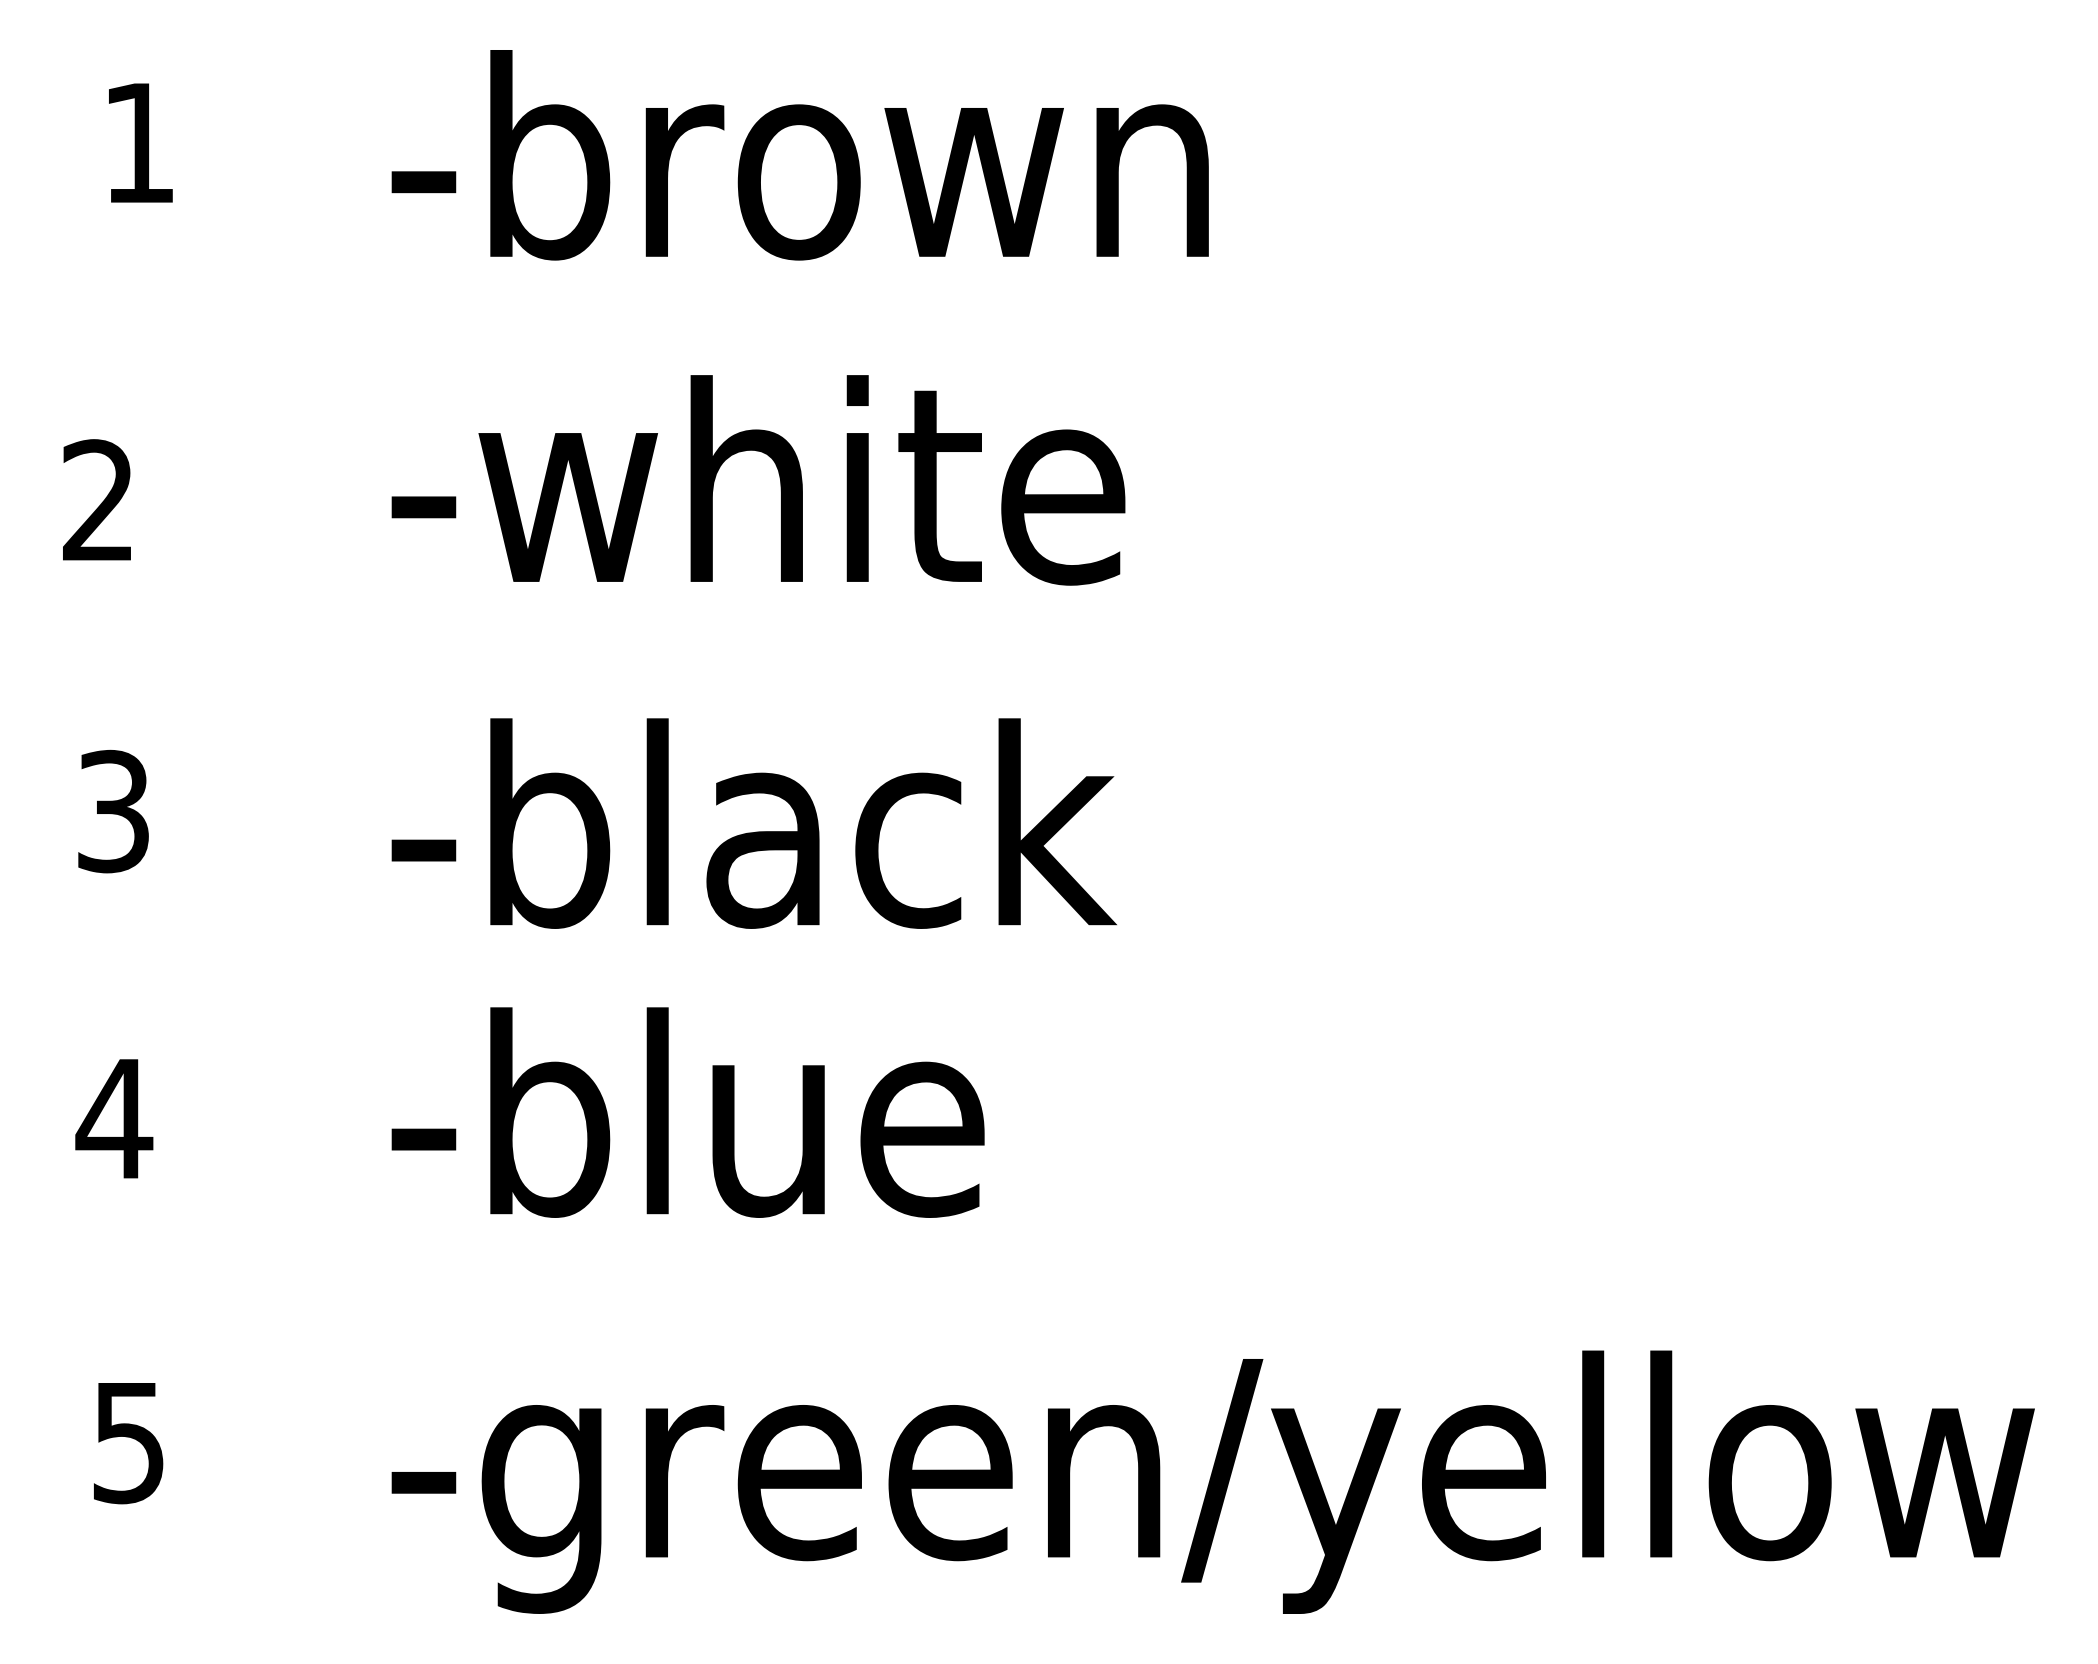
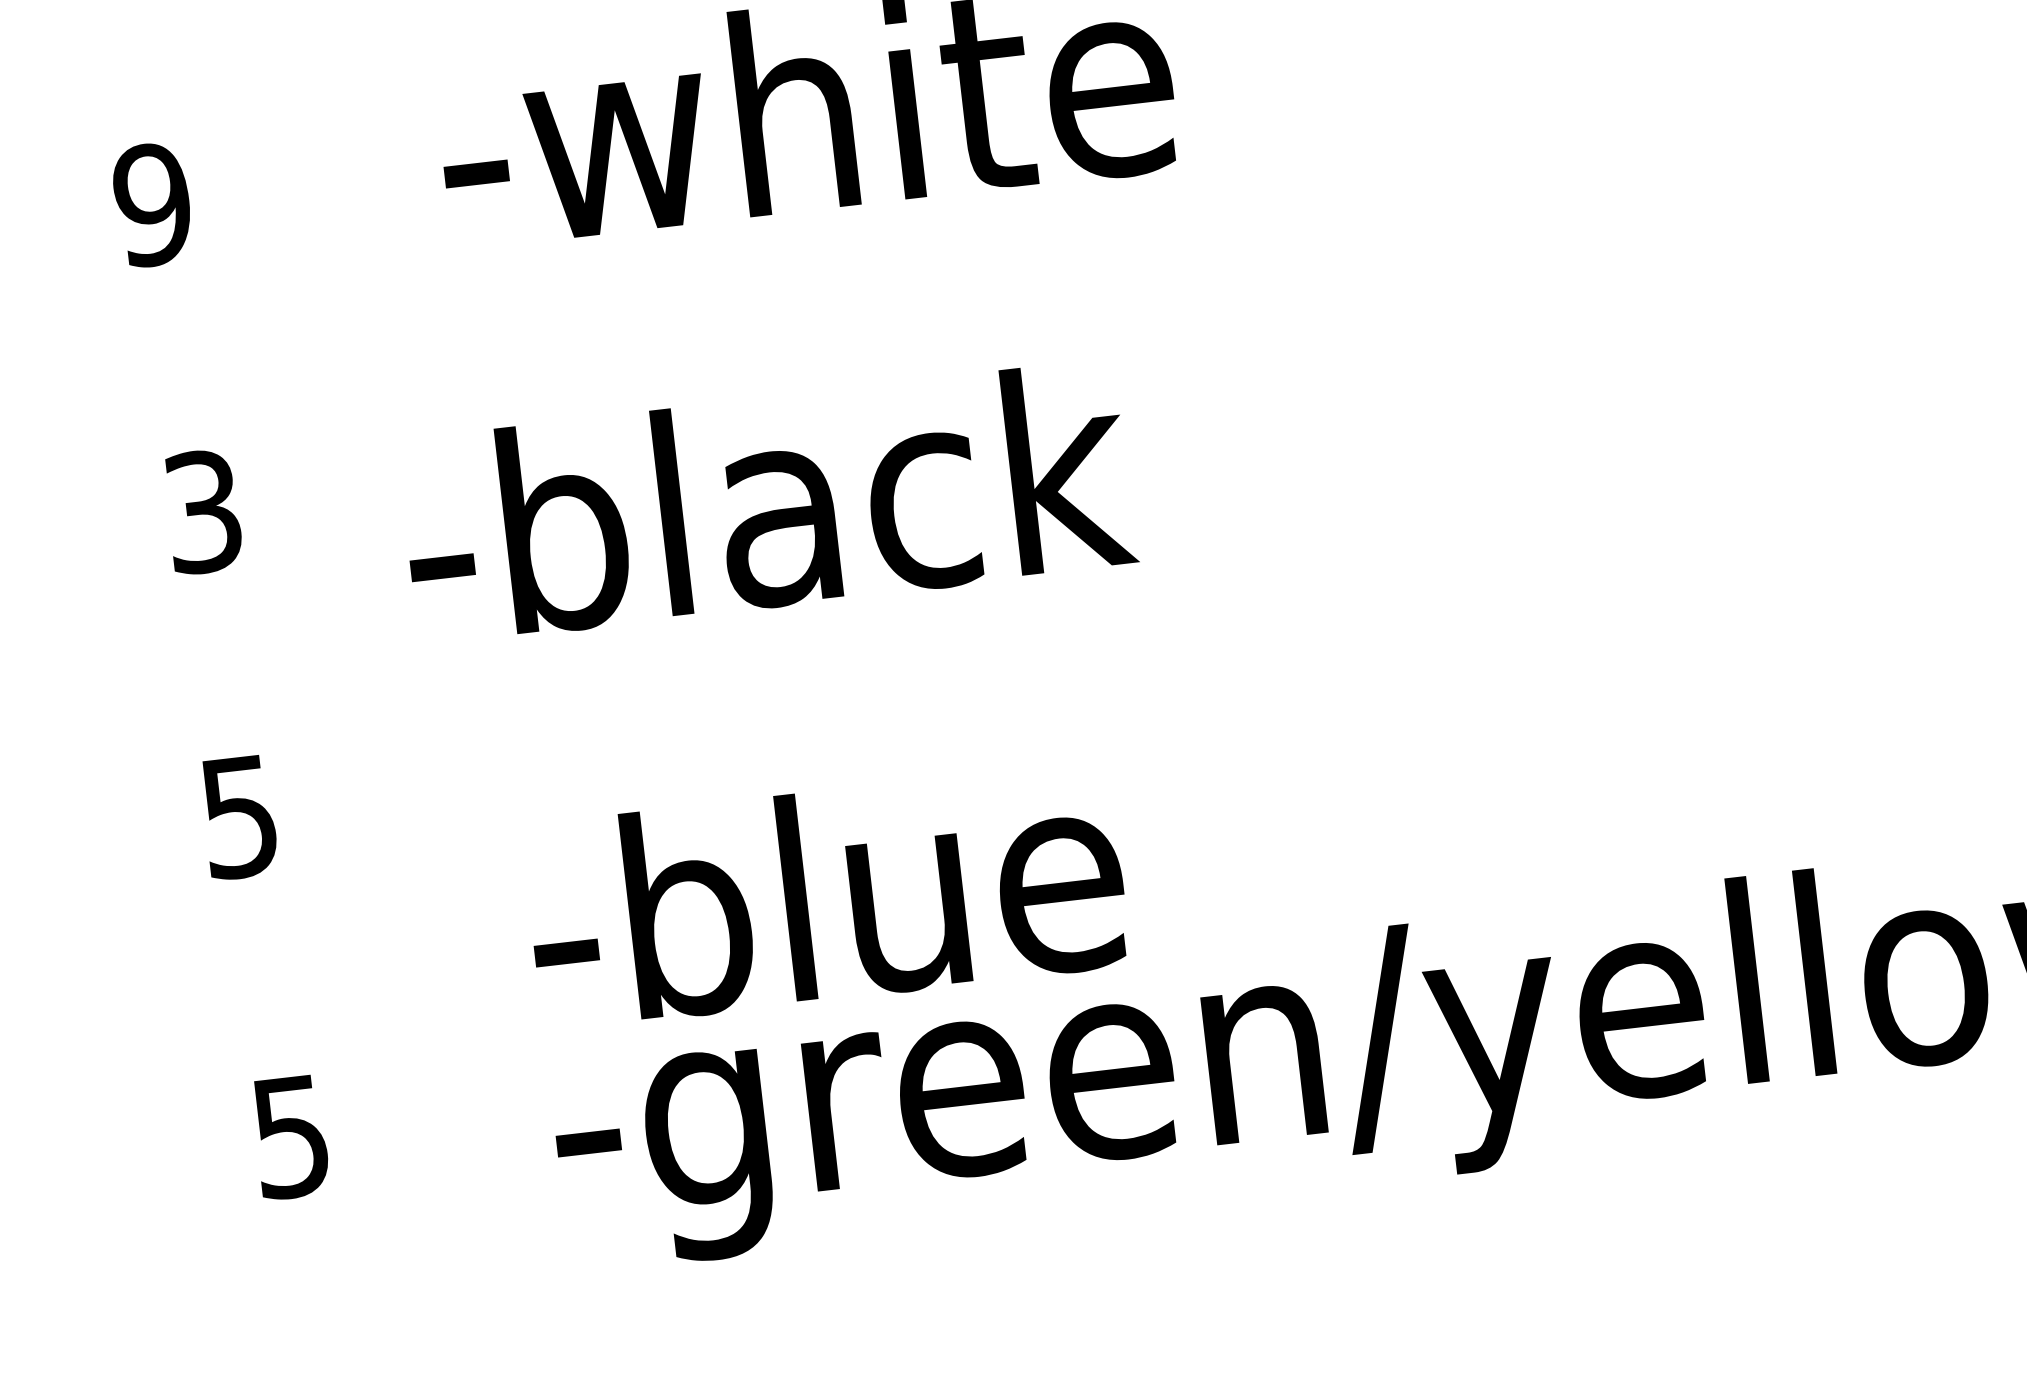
text: (98, 500) -> (152, 204), 2 -> 9
text: (753, 823) -> (767, 502), moved
text: (687, 1112) -> (825, 895), moved
text: (114, 1119) -> (239, 817), 4 -> 5

